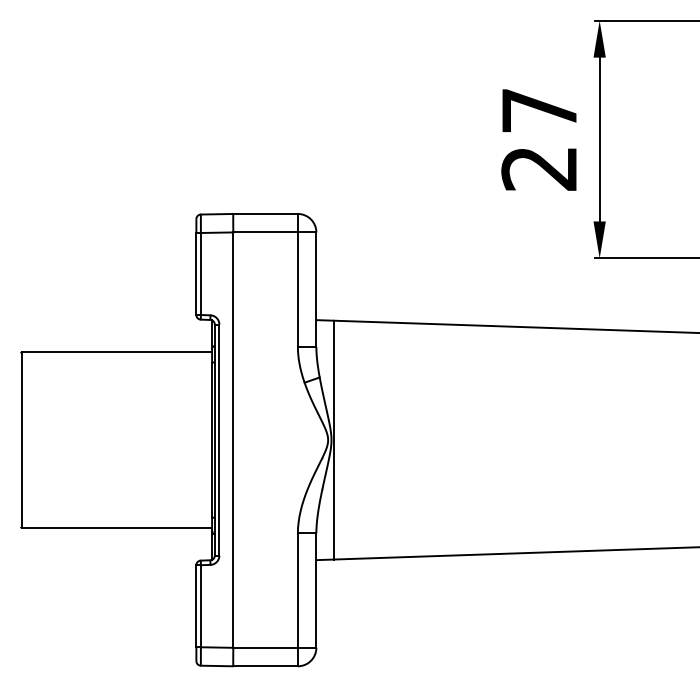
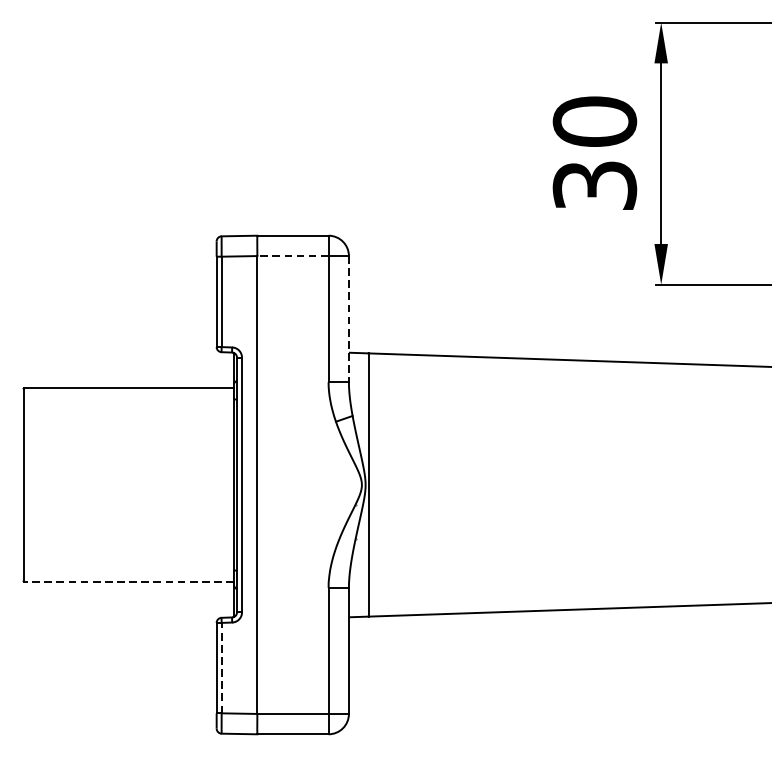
text: (539, 138) -> (594, 152), 27 -> 30
line: (265, 232) -> (292, 256), solid -> dashed
line: (316, 290) -> (349, 320), solid -> dashed
line: (116, 527) -> (128, 581), solid -> dashed
line: (200, 605) -> (221, 667), solid -> dashed

